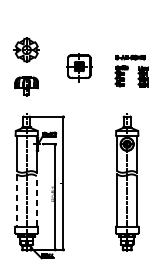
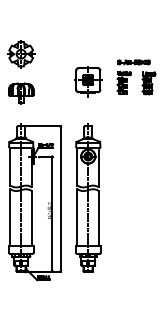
part: (79, 67) -> (88, 81), moved
part: (127, 182) -> (88, 197), moved
line: (37, 200) -> (32, 217), dashed -> solid
line: (16, 201) -> (10, 218), dashed -> solid

